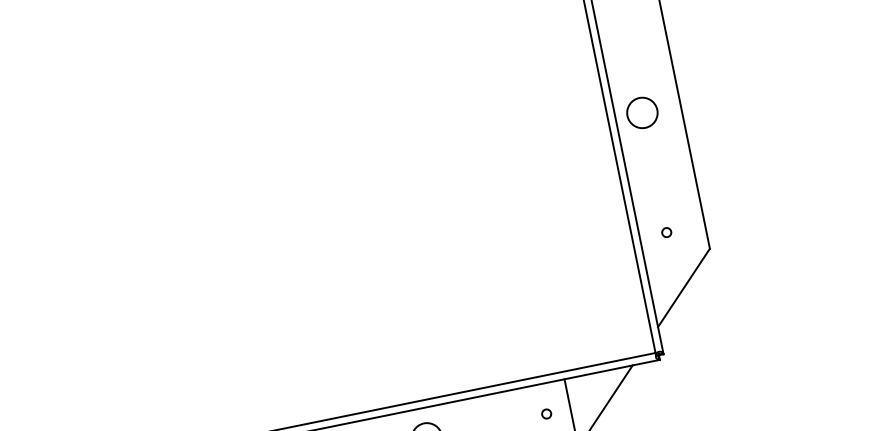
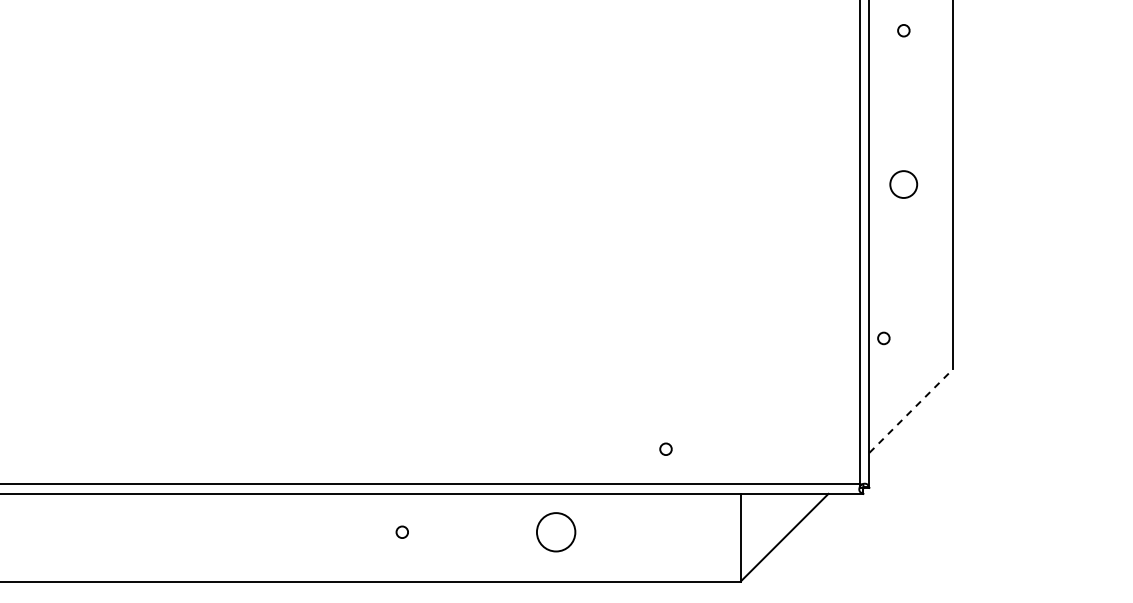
circle: (642, 112) -> (903, 184), size x0.7
circle: (666, 232) -> (883, 338), moved
line: (684, 287) -> (911, 410), solid -> dashed
circle: (546, 413) -> (665, 448), moved

